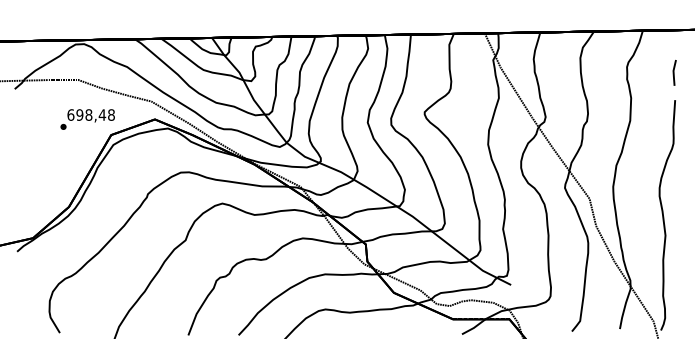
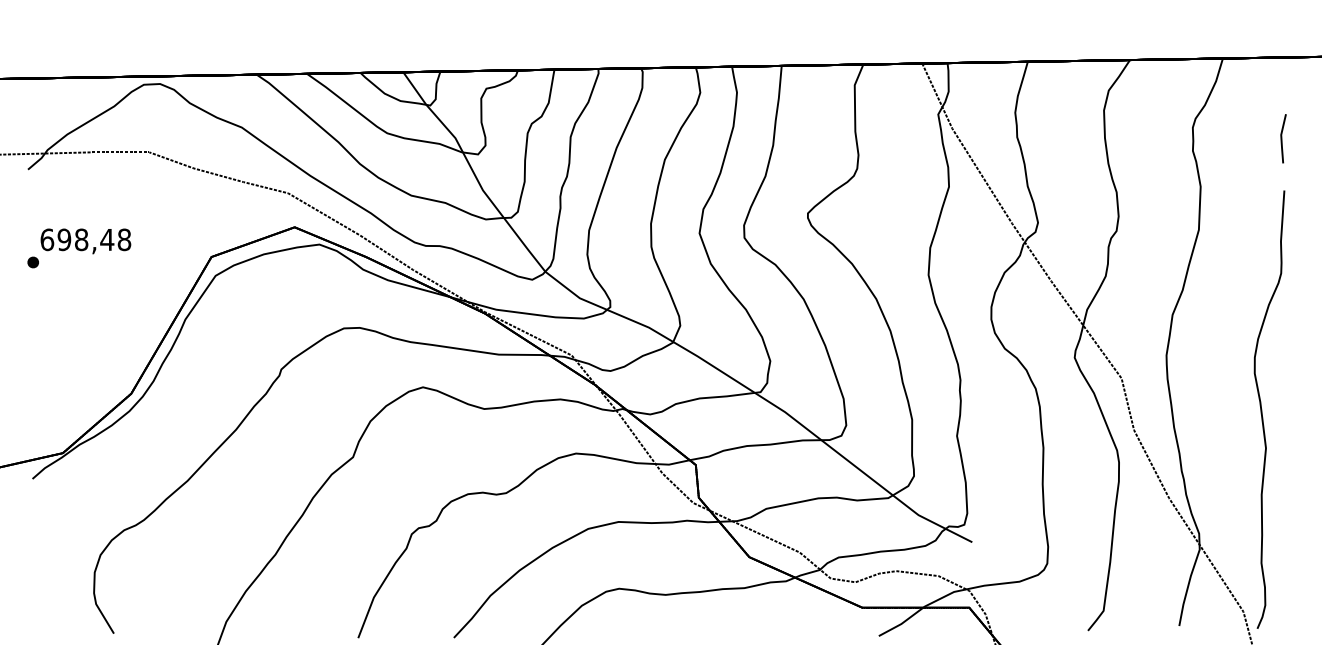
text: (87, 119) -> (78, 248), moved

